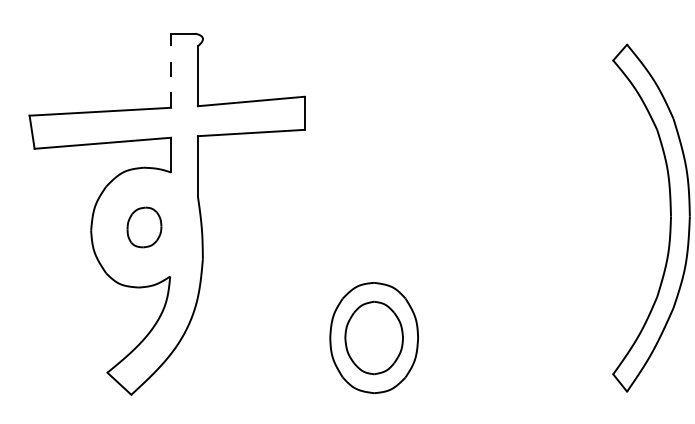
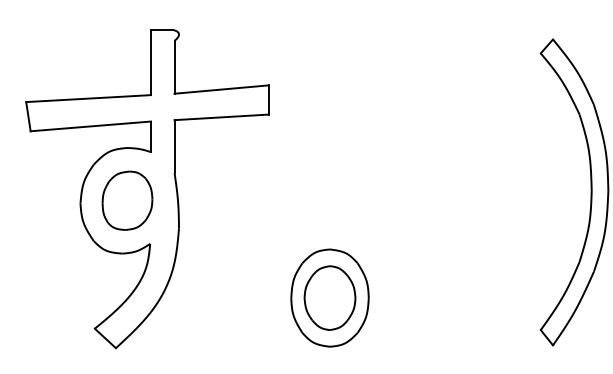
line: (170, 70) -> (150, 62), dashed -> solid
part: (144, 227) -> (127, 200), size x1.67

